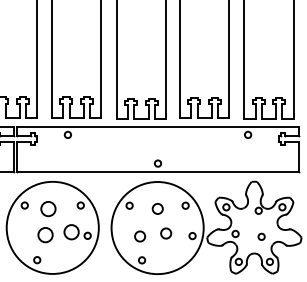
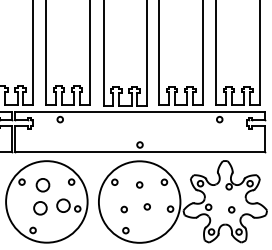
circle: (157, 208) -> (139, 184), size x0.62
circle: (166, 233) -> (147, 206), size x0.62
circle: (140, 236) -> (124, 209), size x0.62

